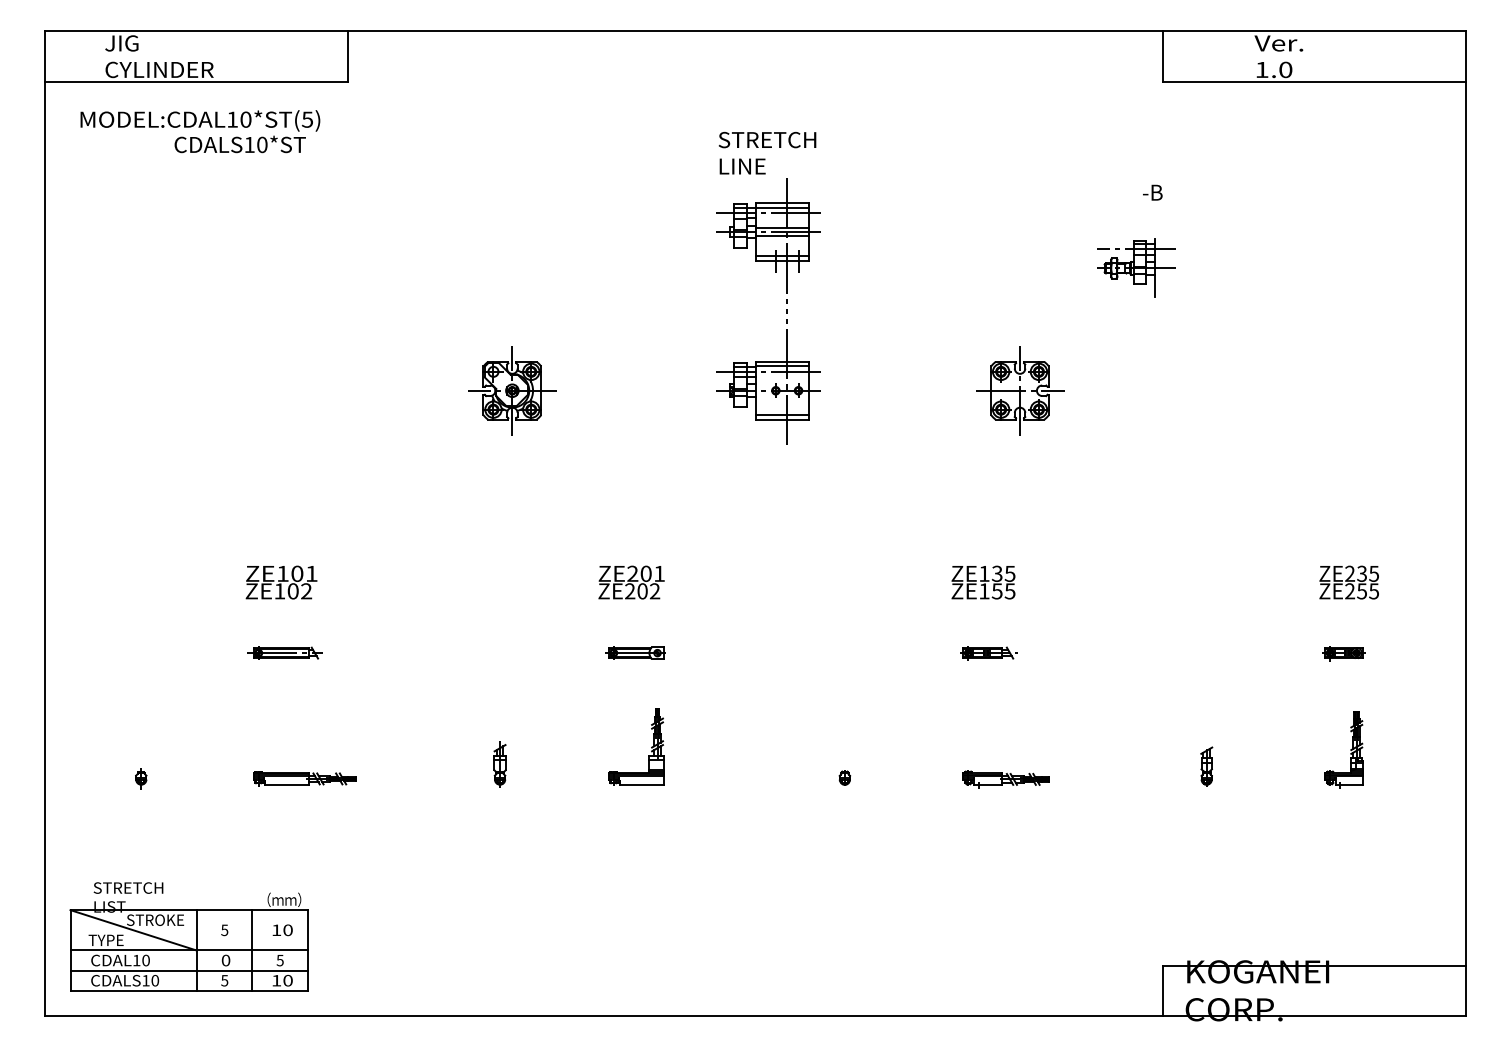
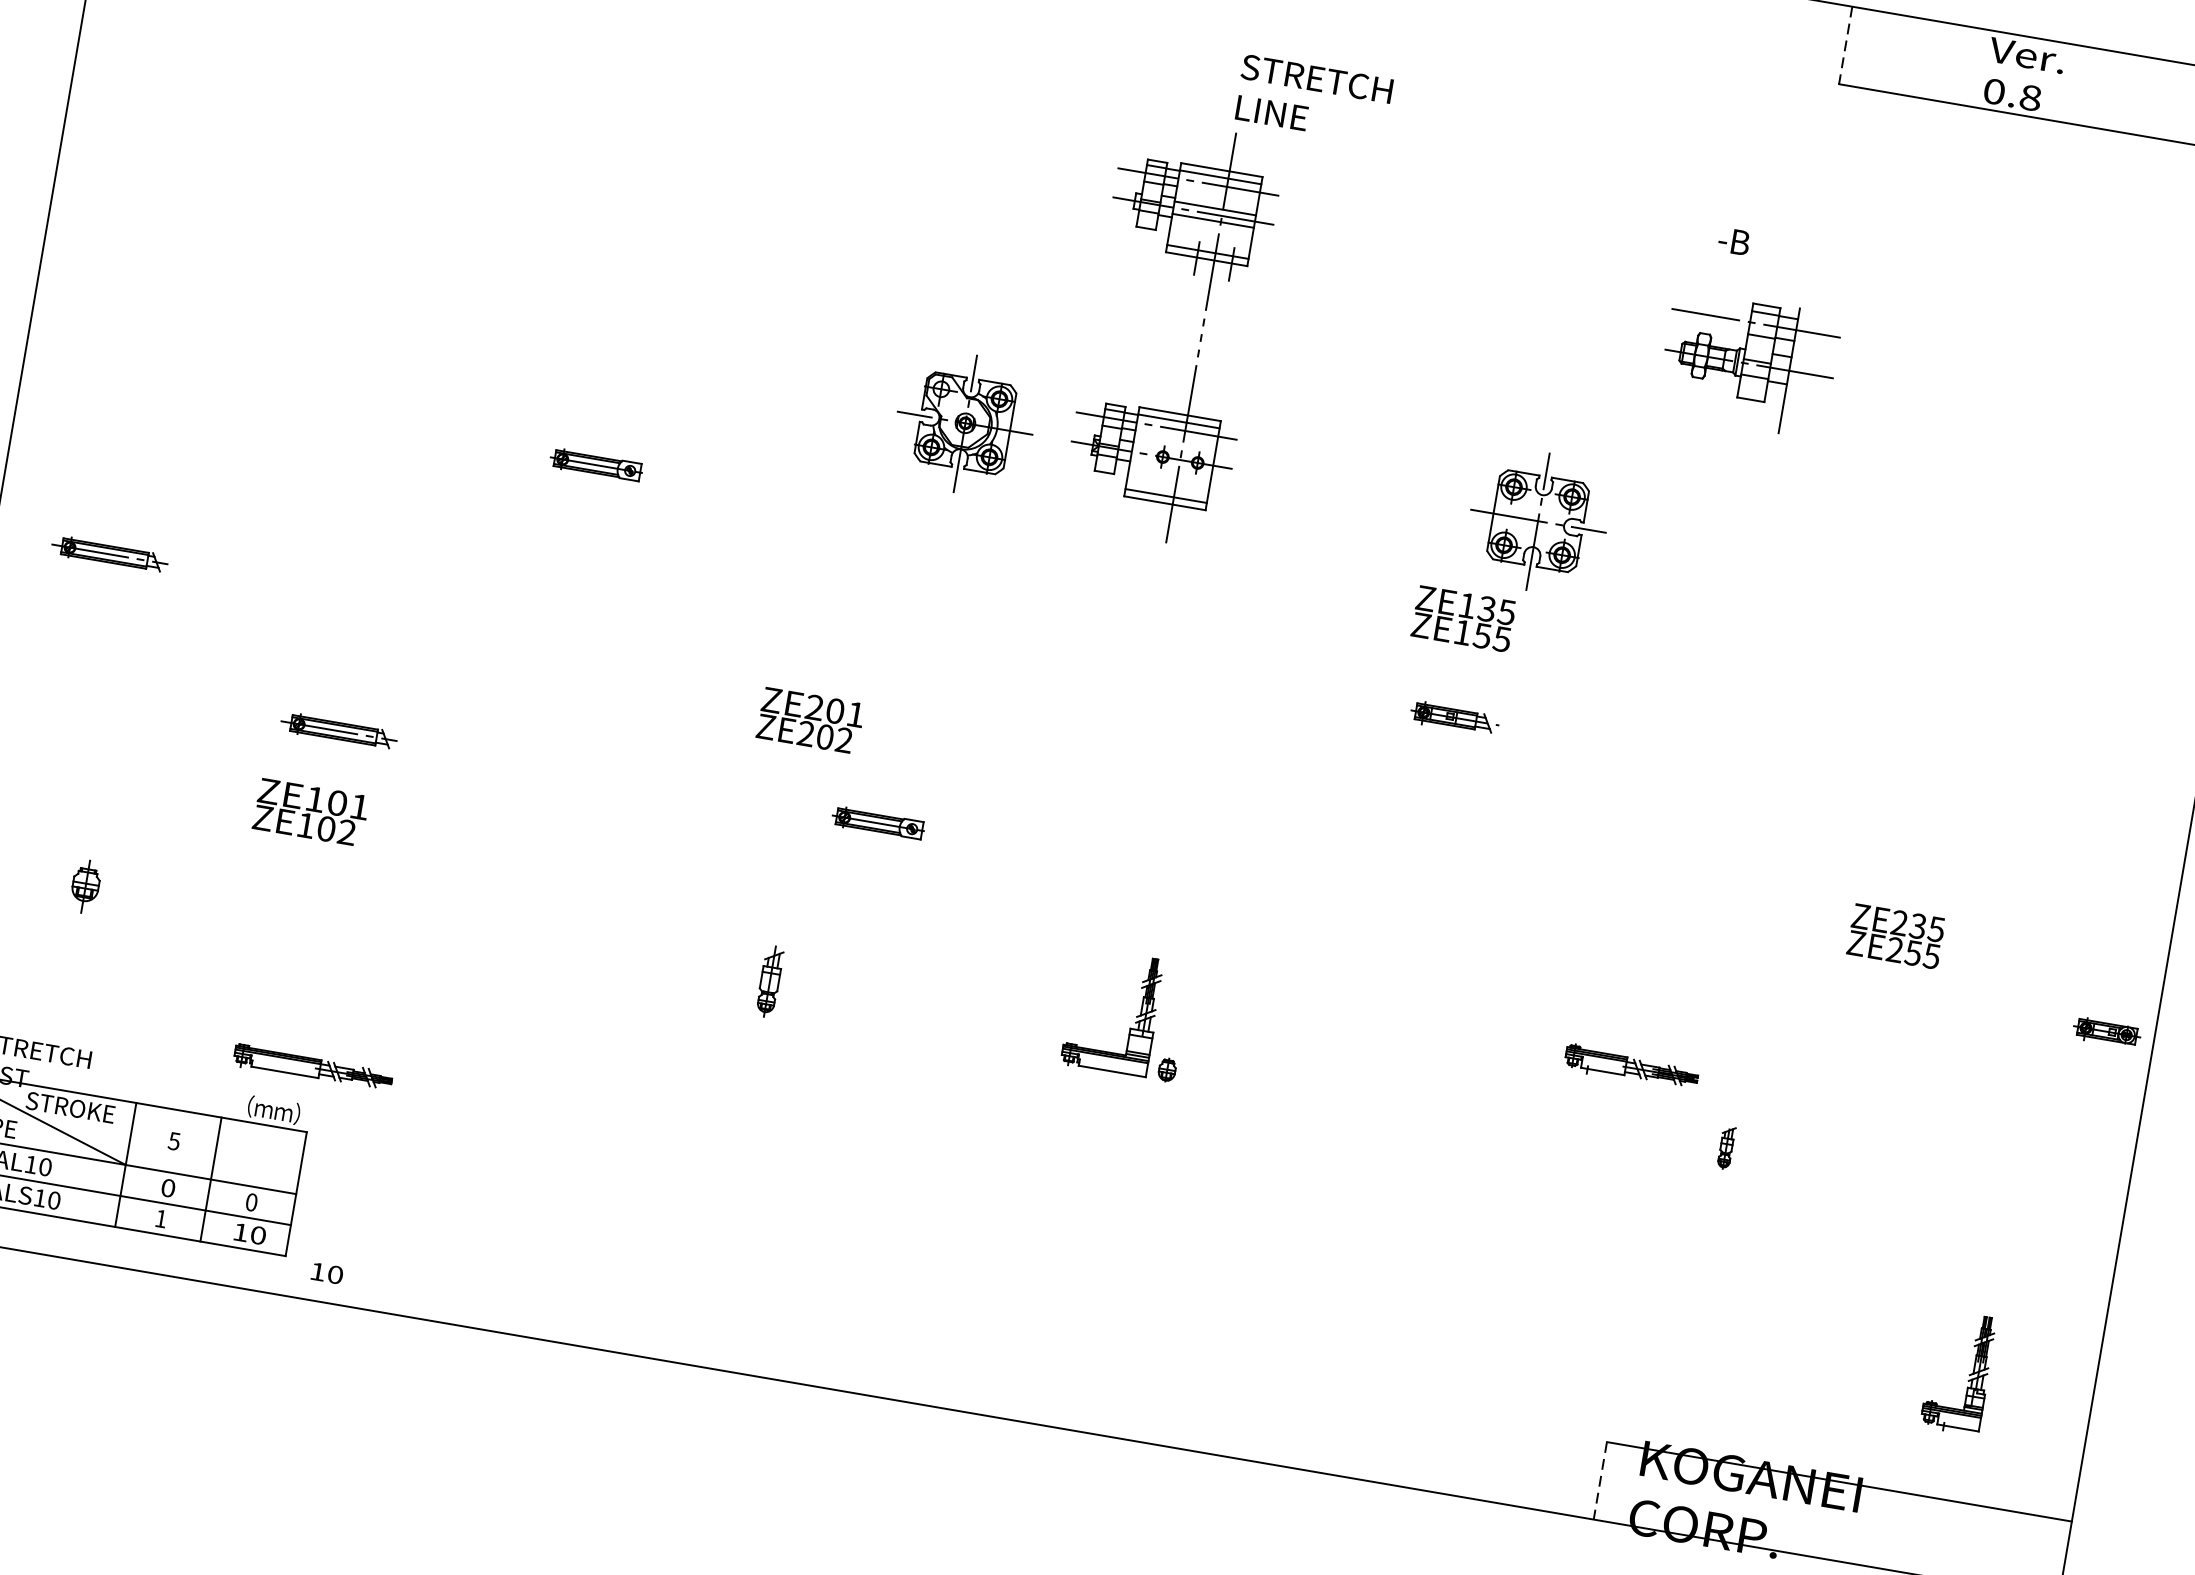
line: (1163, 57) -> (1846, 46), solid -> dashed
text: (1273, 69) -> (2011, 94), 1.0 -> 0.8
text: (767, 152) -> (1313, 98), moved
text: (1152, 192) -> (1733, 241), moved
part: (1136, 267) -> (1749, 362), size x1.4
part: (512, 390) -> (965, 422), moved
part: (418, 456) -> (596, 464), added
part: (120, 565) -> (109, 553), added
text: (281, 582) -> (310, 812), moved
text: (631, 582) -> (810, 720), moved
text: (983, 582) -> (1463, 618), moved
text: (1348, 582) -> (1894, 936), moved
part: (988, 653) -> (1454, 718), moved
part: (1343, 653) -> (2106, 1032), moved
part: (651, 746) -> (1136, 1015), moved
part: (1350, 749) -> (1968, 1374), moved
part: (499, 764) -> (769, 980), moved
part: (1206, 766) -> (1725, 1147), size x0.7
part: (141, 778) -> (86, 886), size x1.6
part: (304, 778) -> (313, 1067), moved
part: (1005, 779) -> (1630, 1067), moved
text: (282, 930) -> (326, 1273), moved
text: (279, 960) -> (250, 1202), 5 -> 0
text: (224, 980) -> (160, 1218), 5 -> 1
line: (1163, 991) -> (1600, 1481), solid -> dashed

